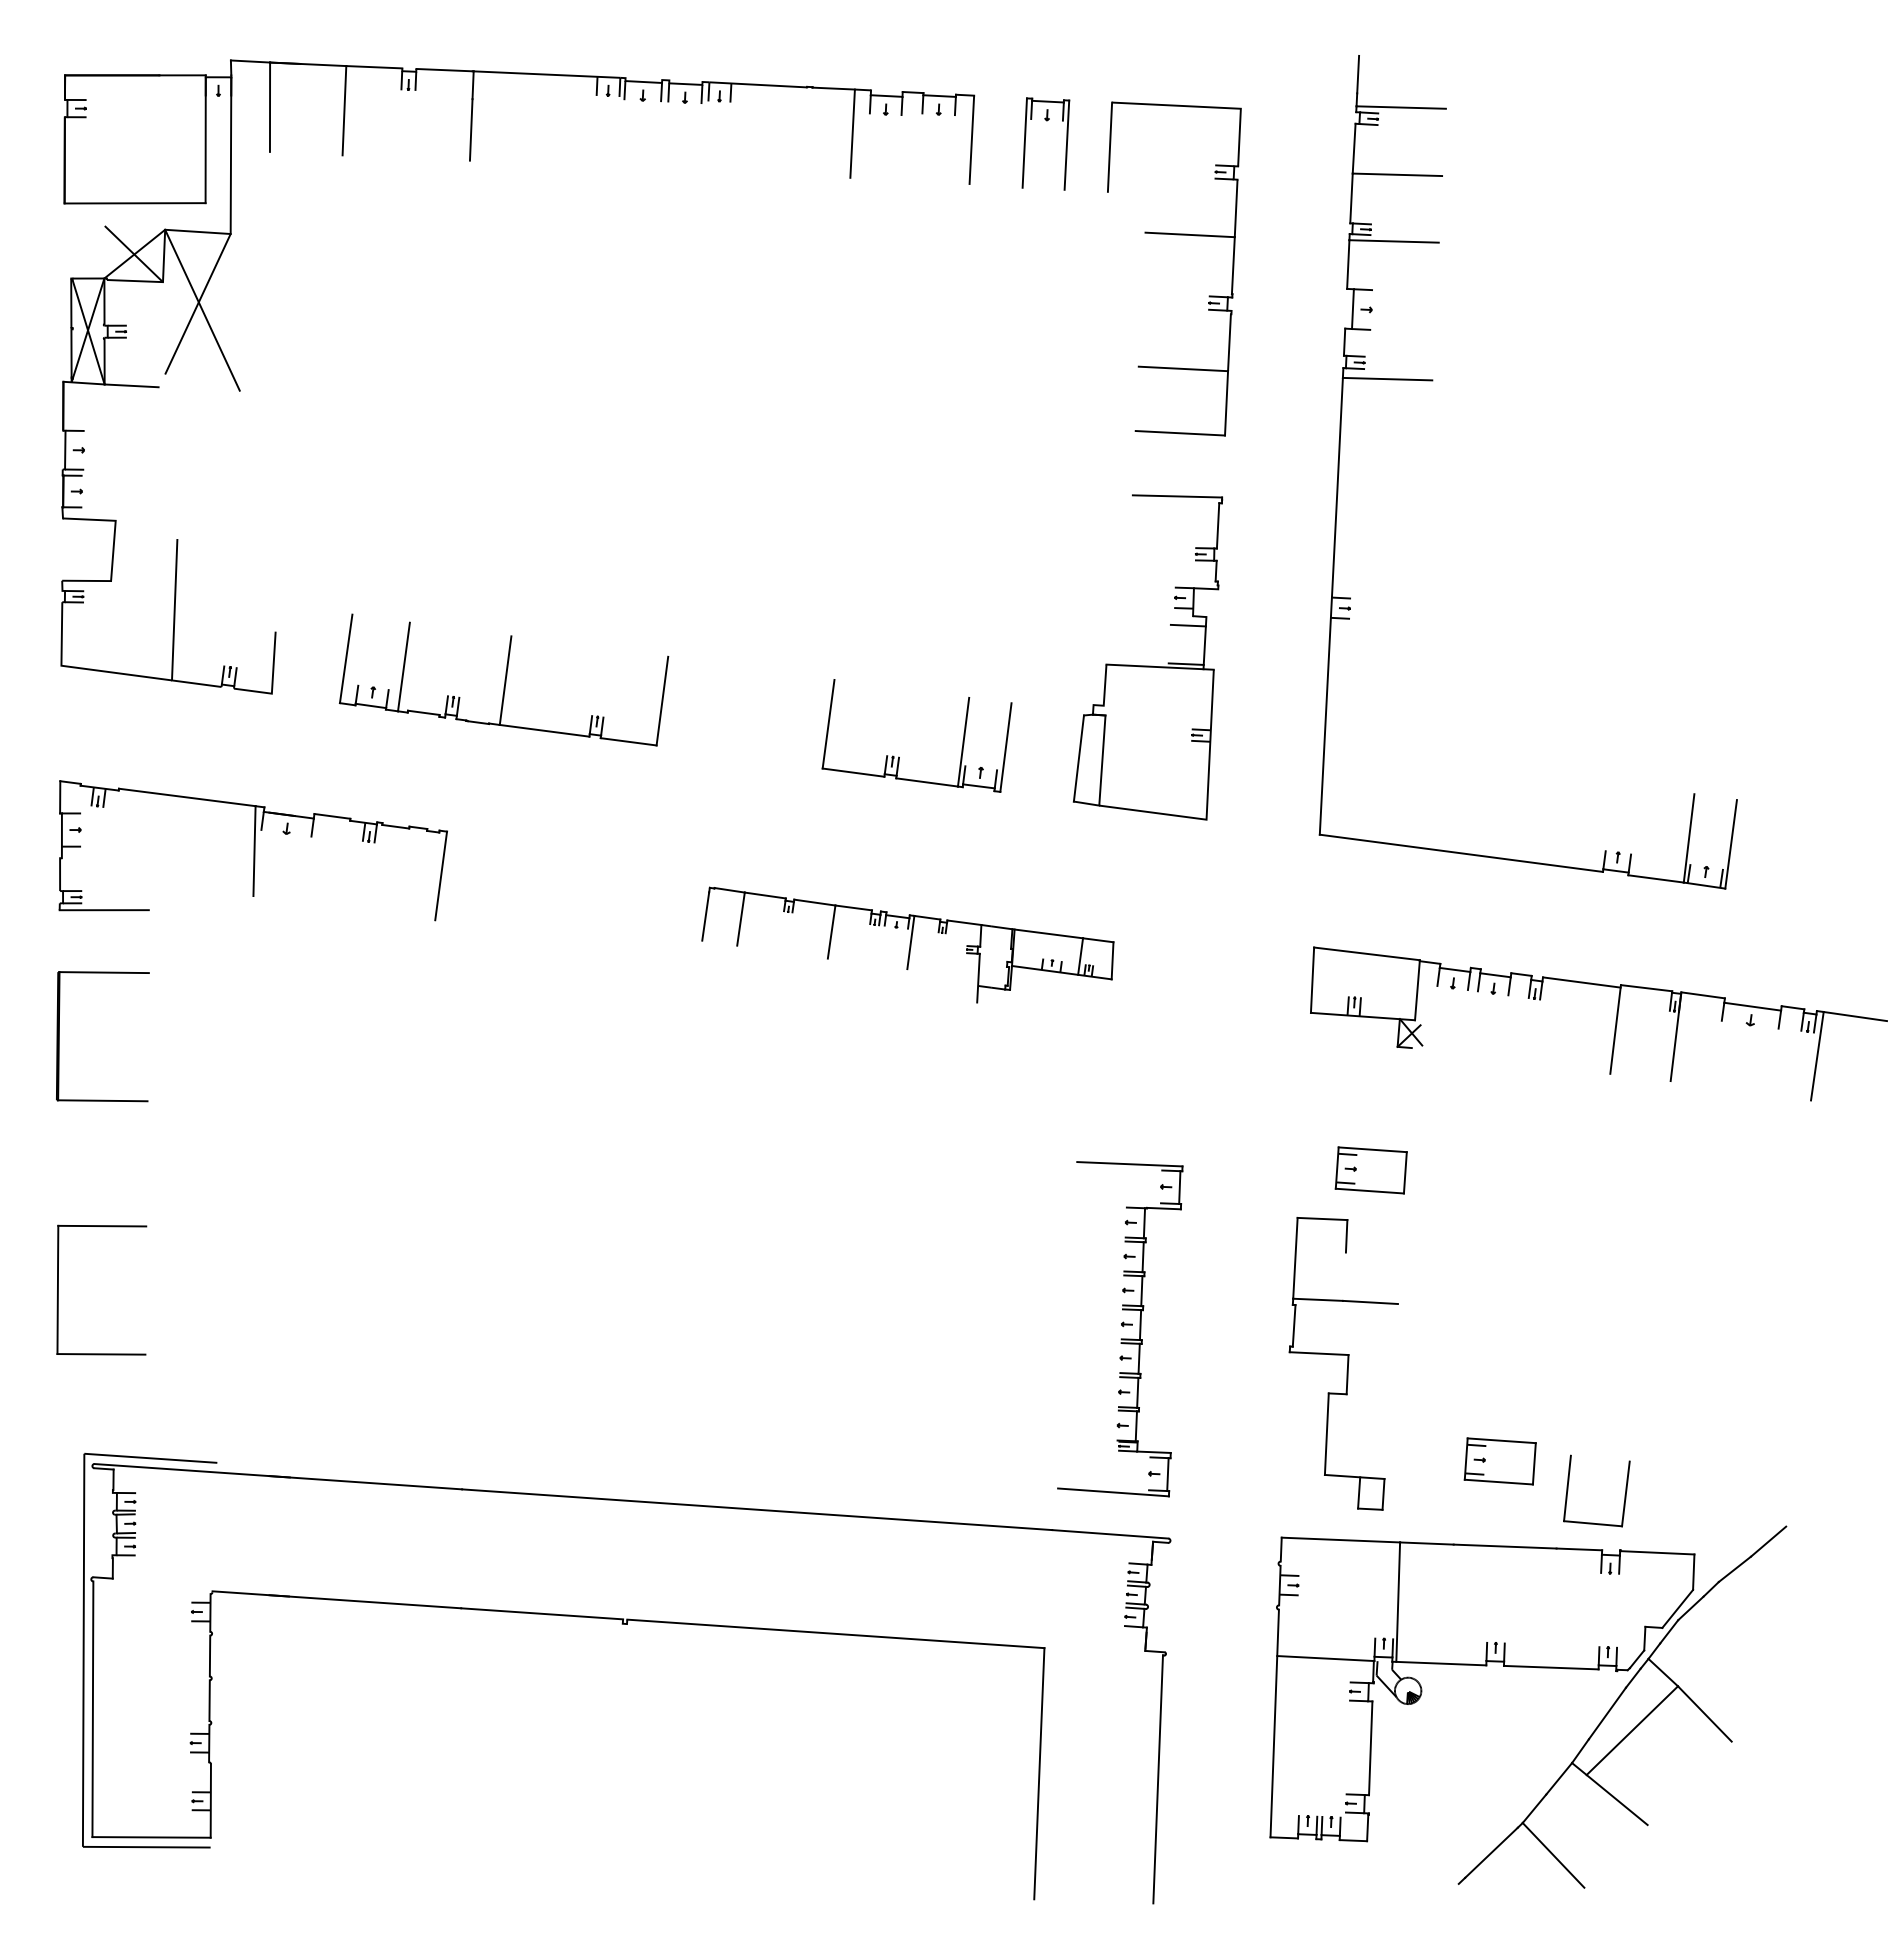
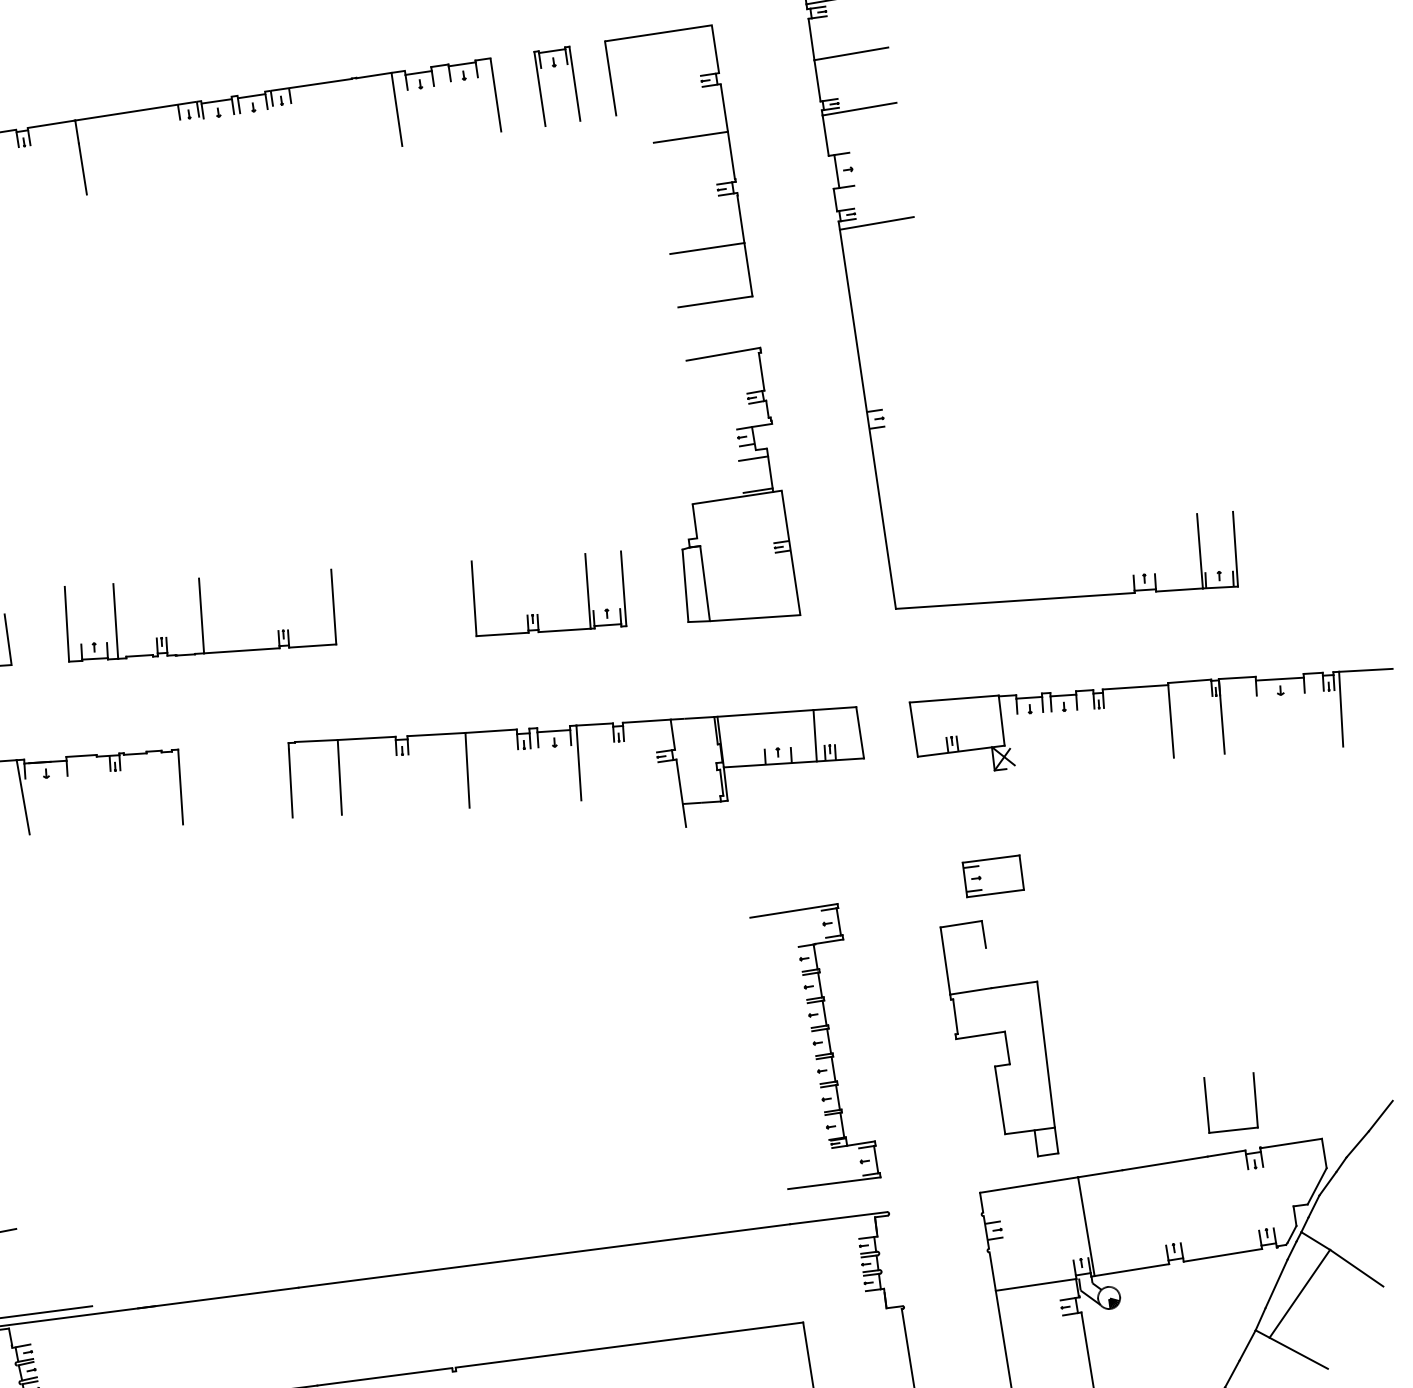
part: (907, 944) -> (575, 766), size x1.67
line: (1390, 1391) -> (1045, 1054), added
part: (1499, 1461) -> (1146, 1094), removed

